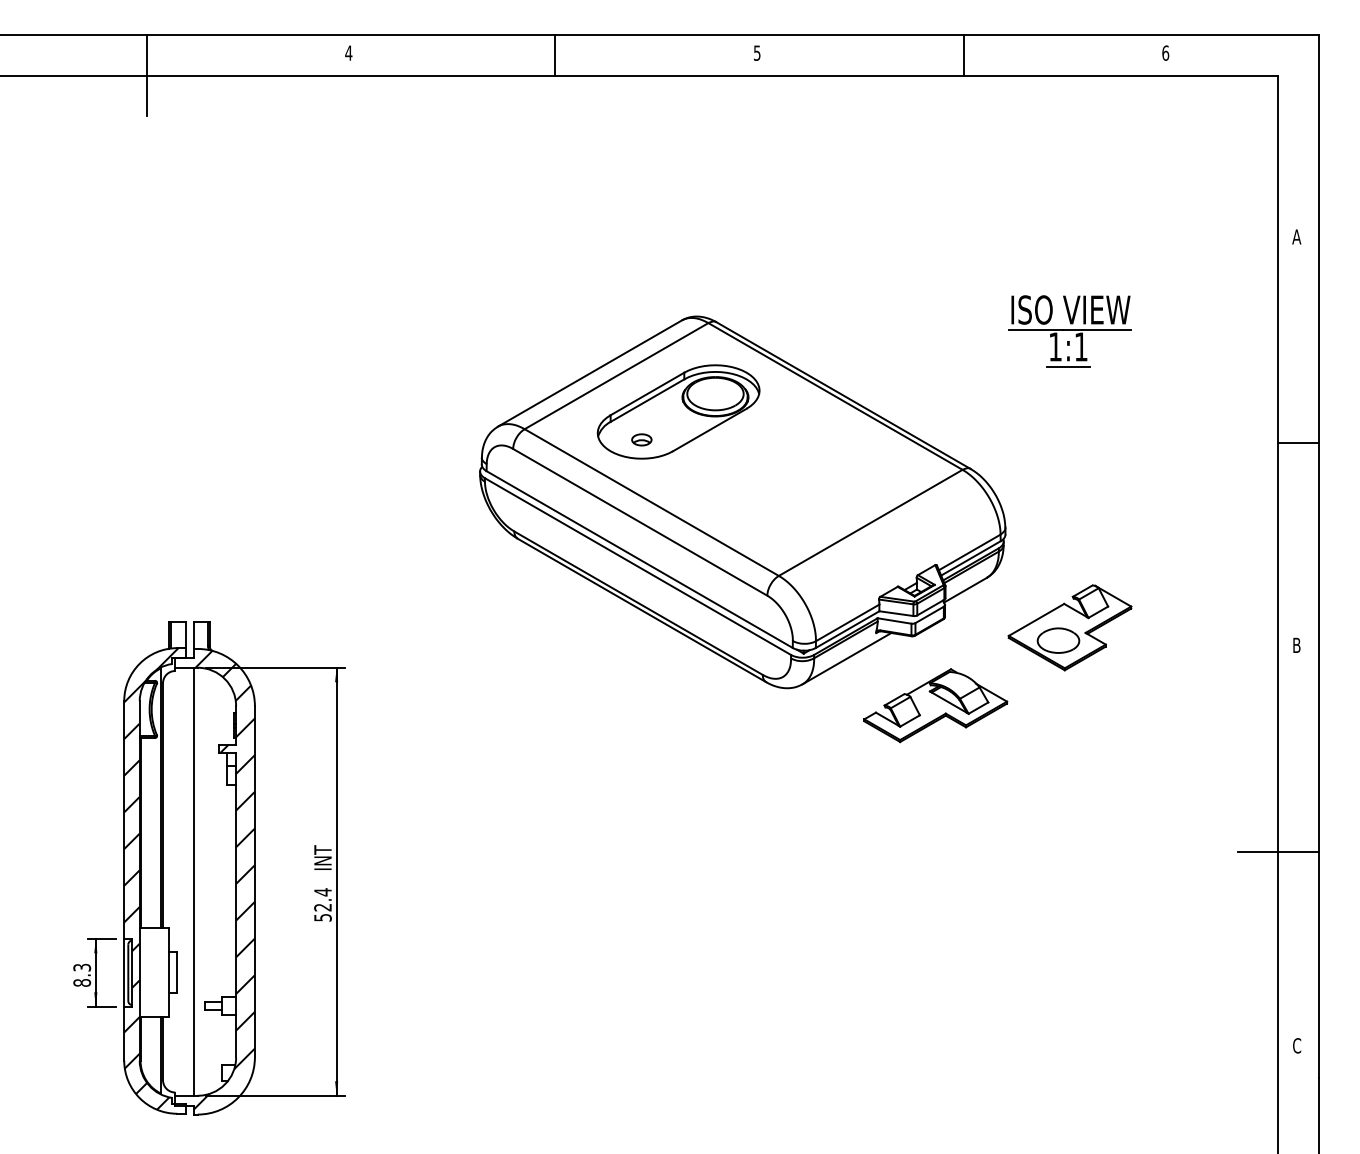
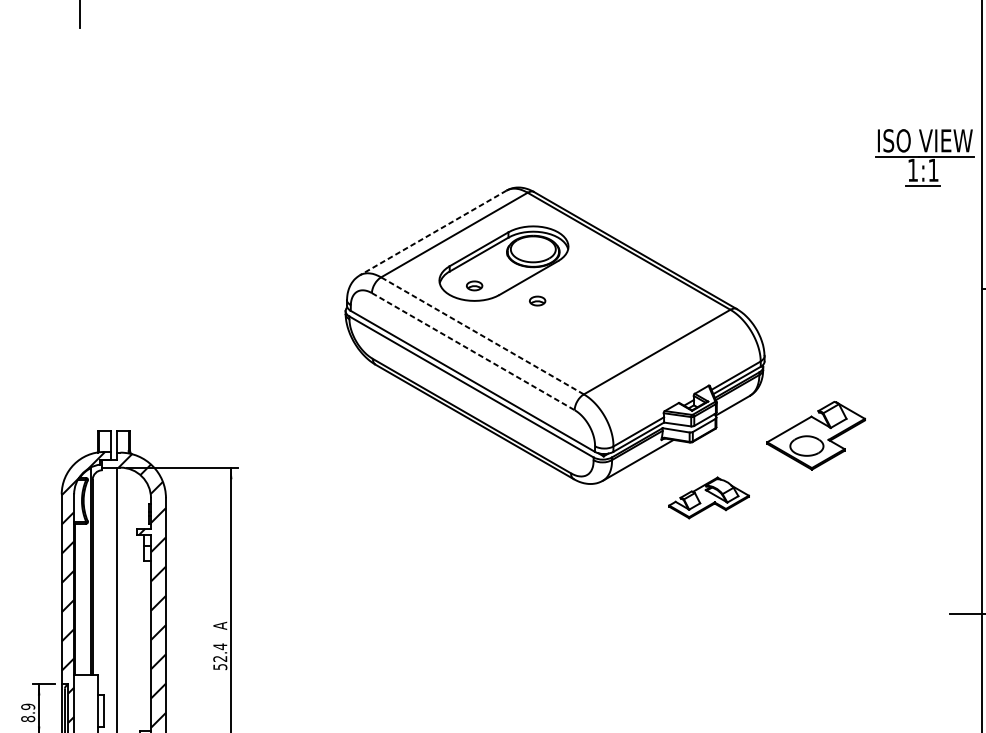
part: (1069, 331) -> (924, 157), moved
line: (589, 373) -> (432, 232), solid -> dashed
part: (720, 458) -> (537, 300), added
line: (651, 502) -> (482, 335), solid -> dashed
line: (640, 522) -> (473, 351), solid -> dashed
part: (935, 705) -> (708, 497), size x0.7
text: (322, 858) -> (219, 619), INT -> A
text: (81, 967) -> (27, 706), 8.3 -> 8.9

